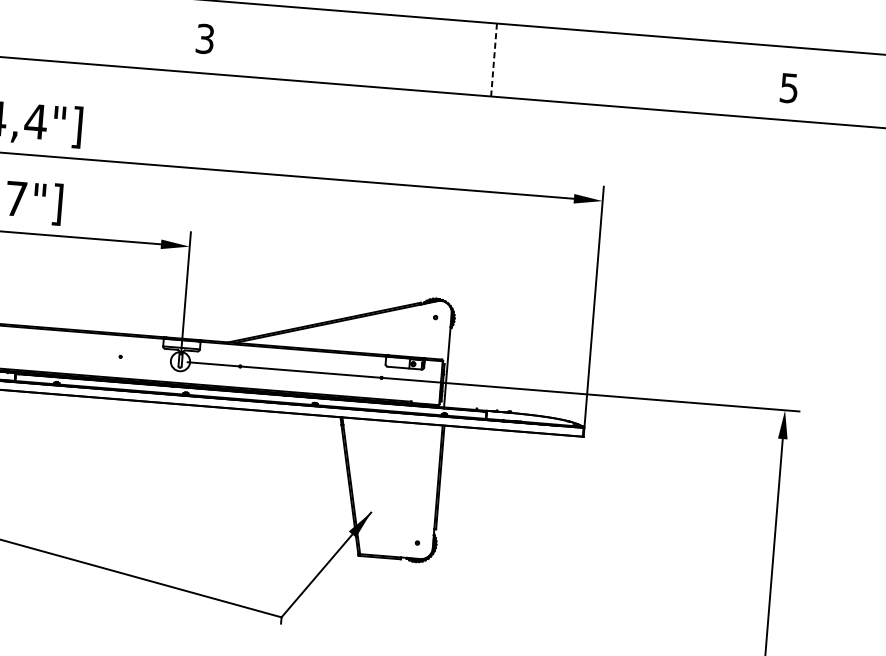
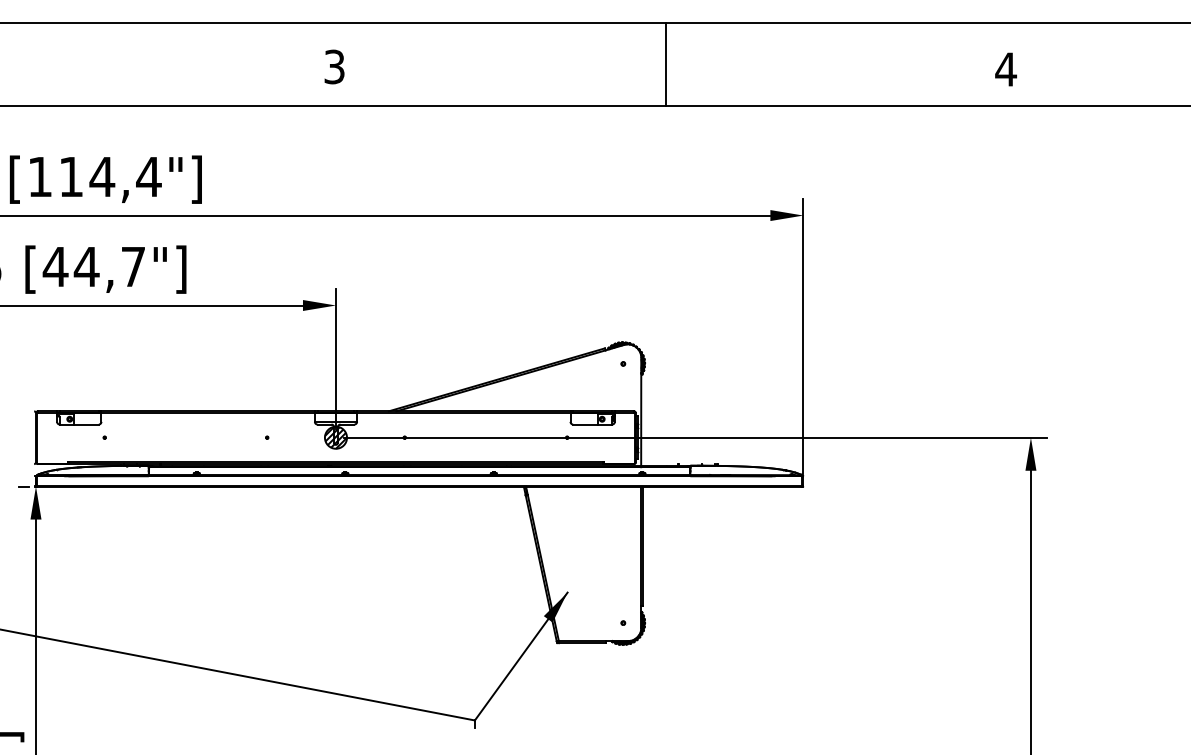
line: (494, 60) -> (666, 64), dashed -> solid
text: (789, 88) -> (1006, 69), 5 -> 4
hatch: (180, 361) -> (336, 437), added

